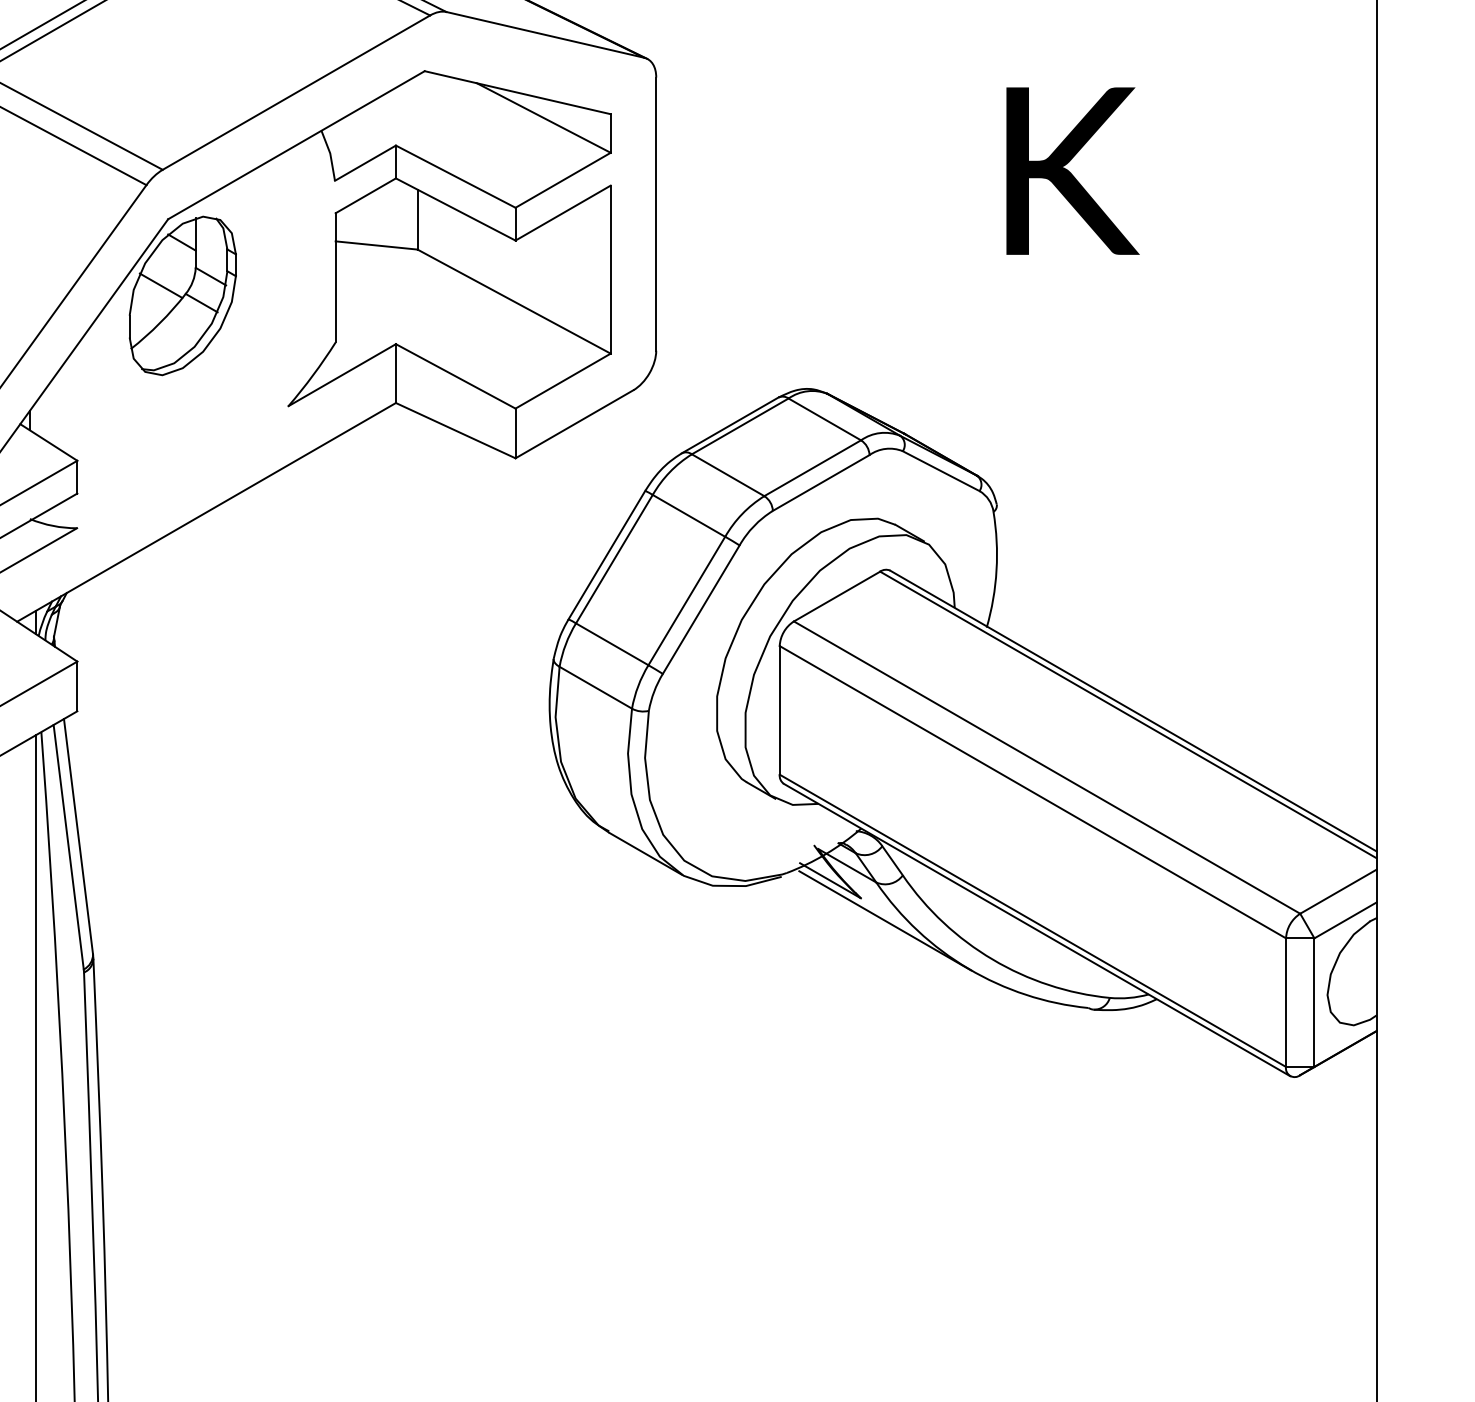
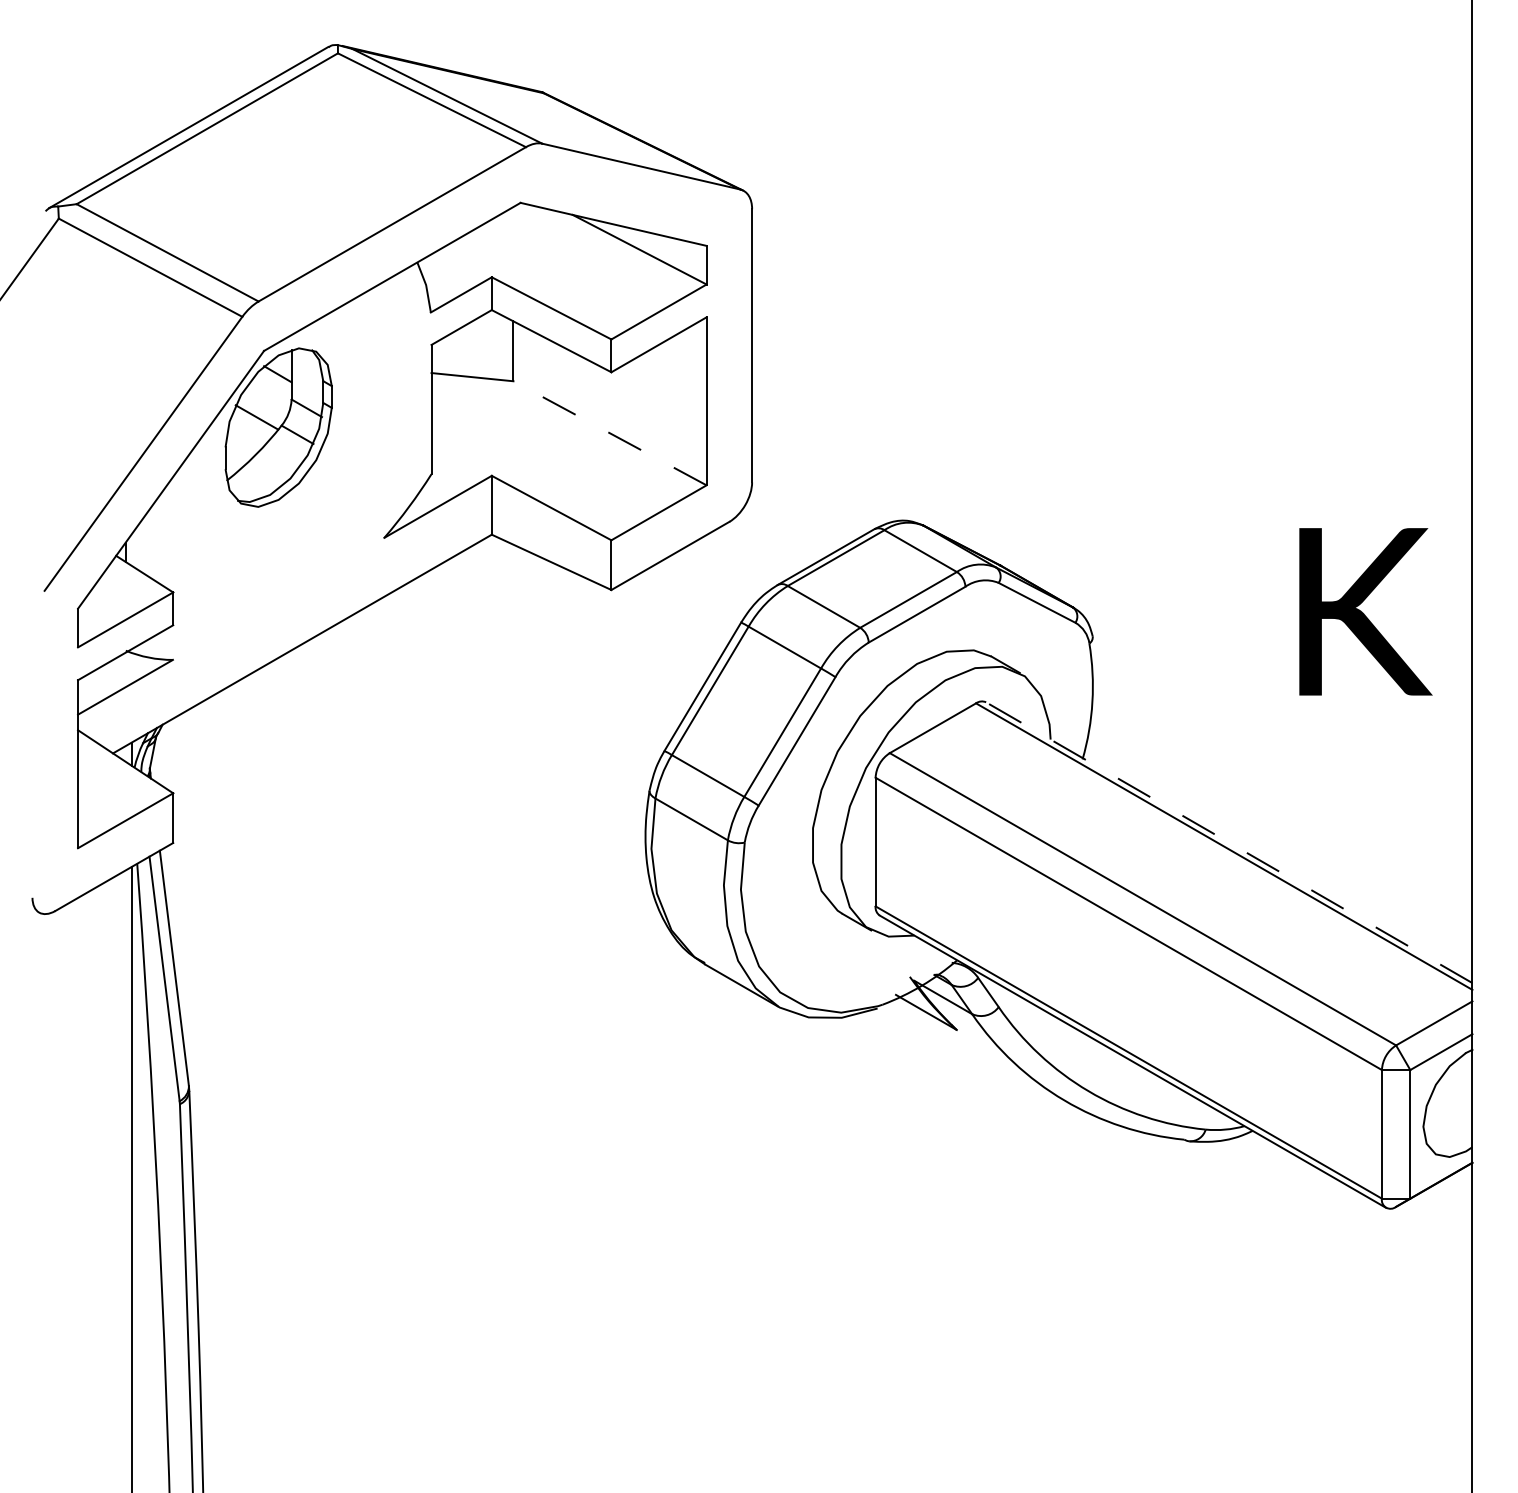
text: (1072, 170) -> (1365, 611), moved
line: (514, 301) -> (610, 433), solid -> dashed
line: (1133, 710) -> (1229, 842), solid -> dashed
line: (885, 920) -> (981, 1052), removed

